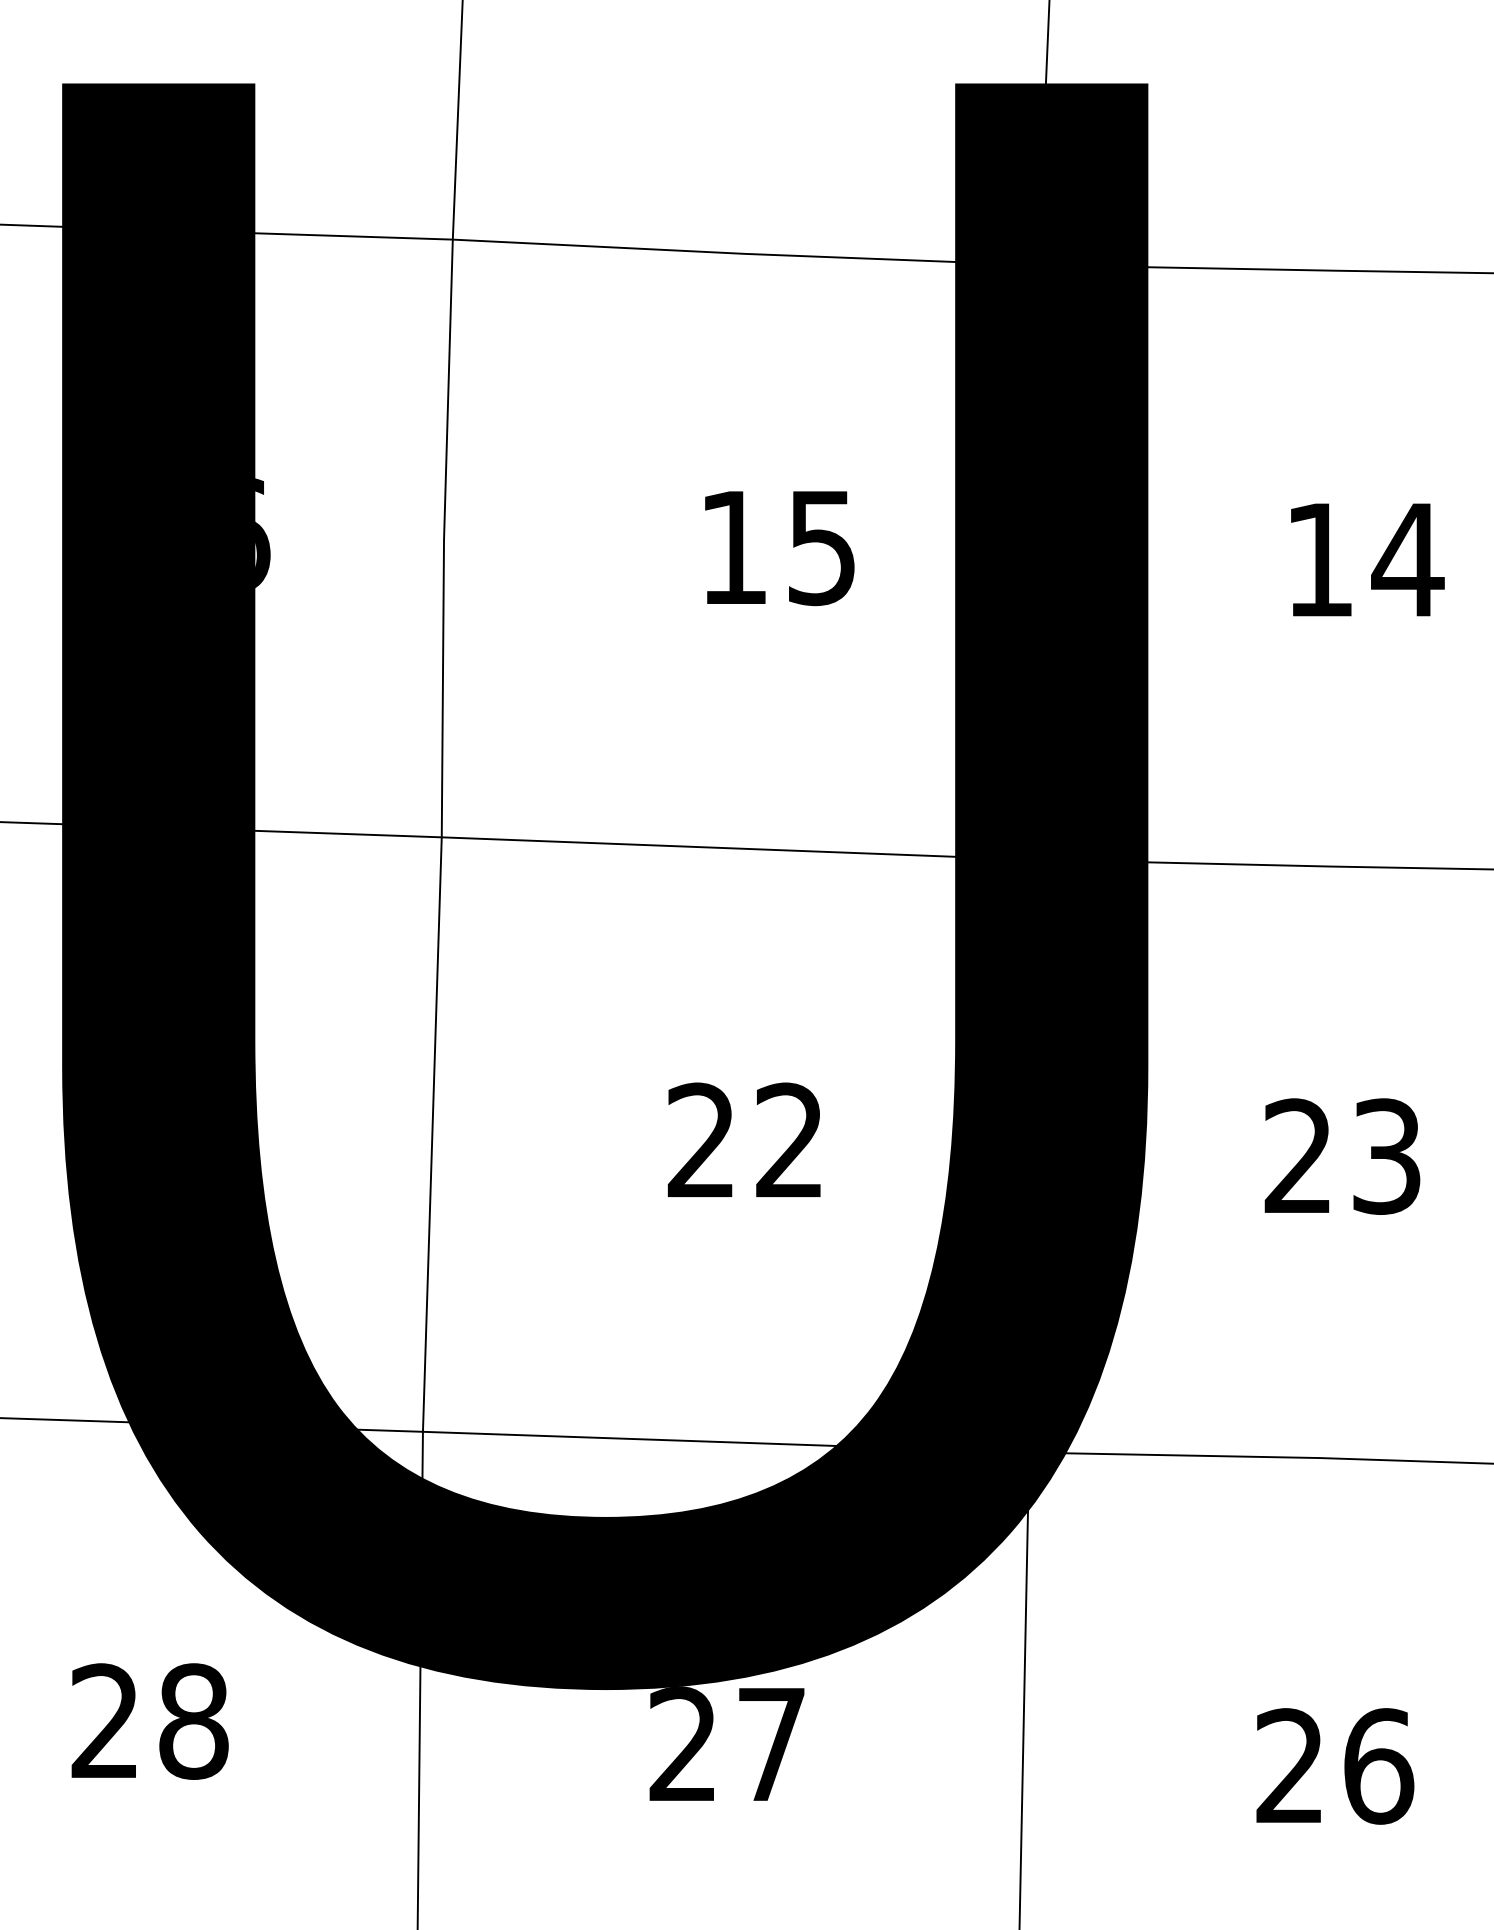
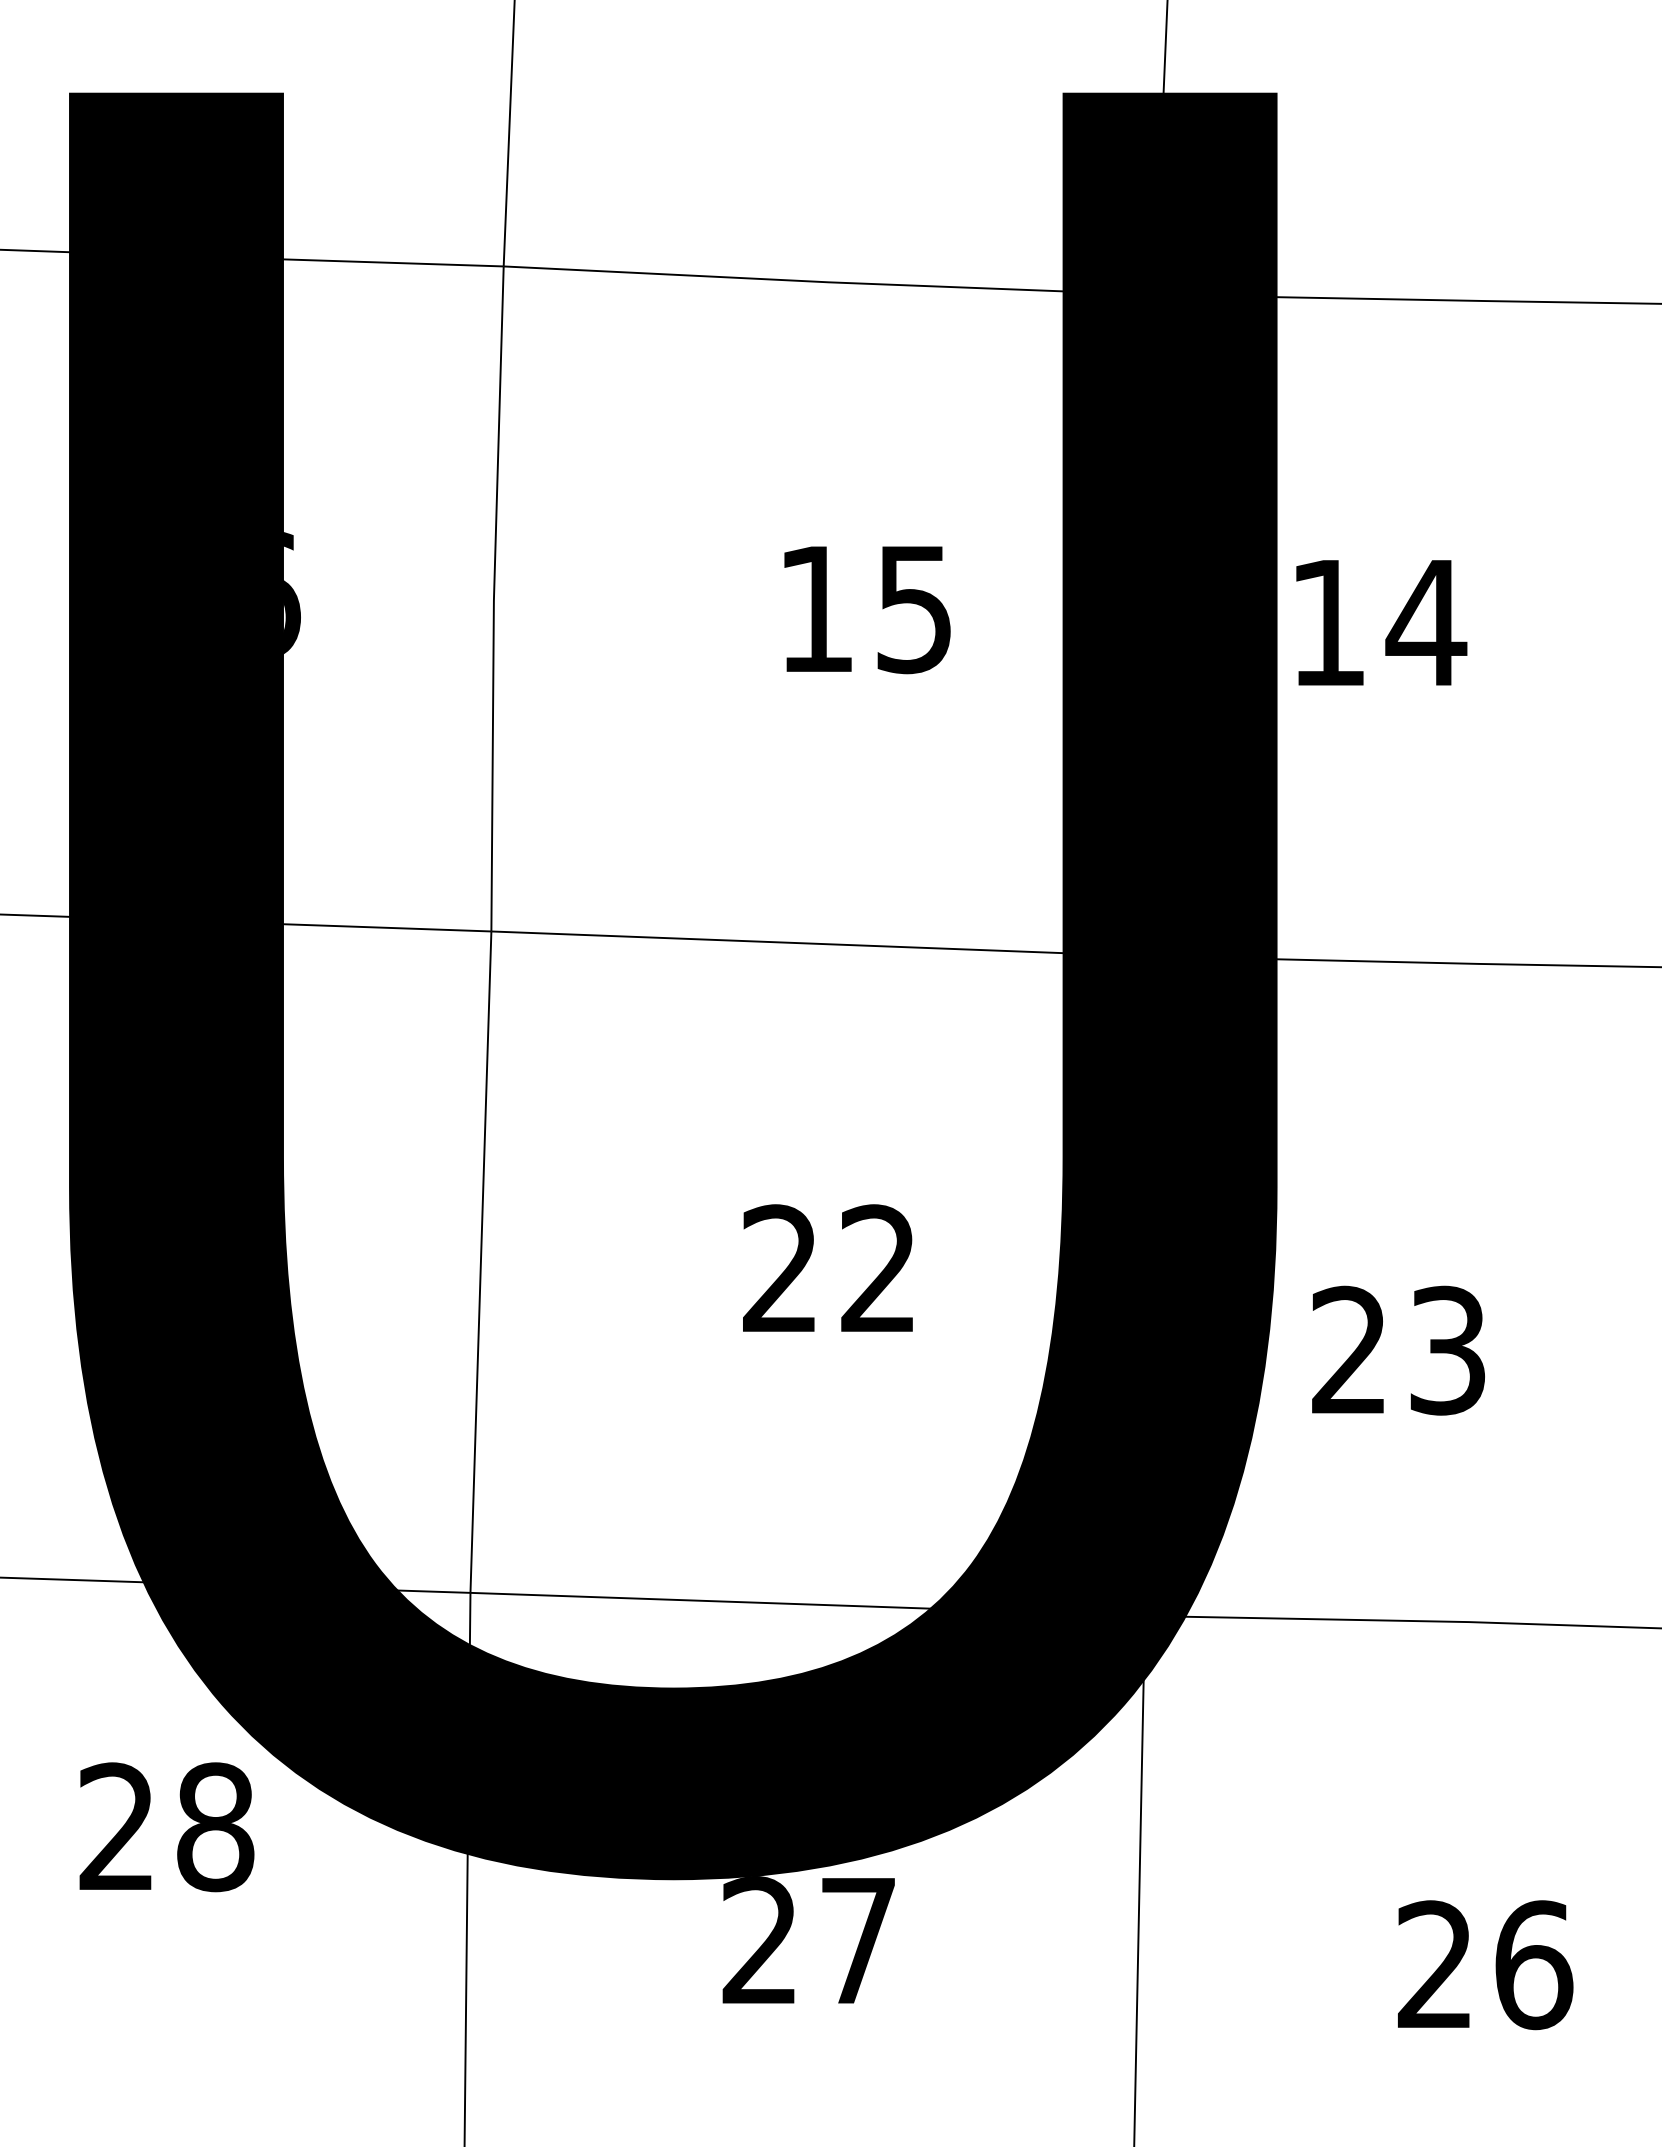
text: (1367, 559) -> (1381, 622), moved
text: (1342, 1156) -> (1398, 1350), moved
text: (149, 1721) -> (166, 1827), moved

